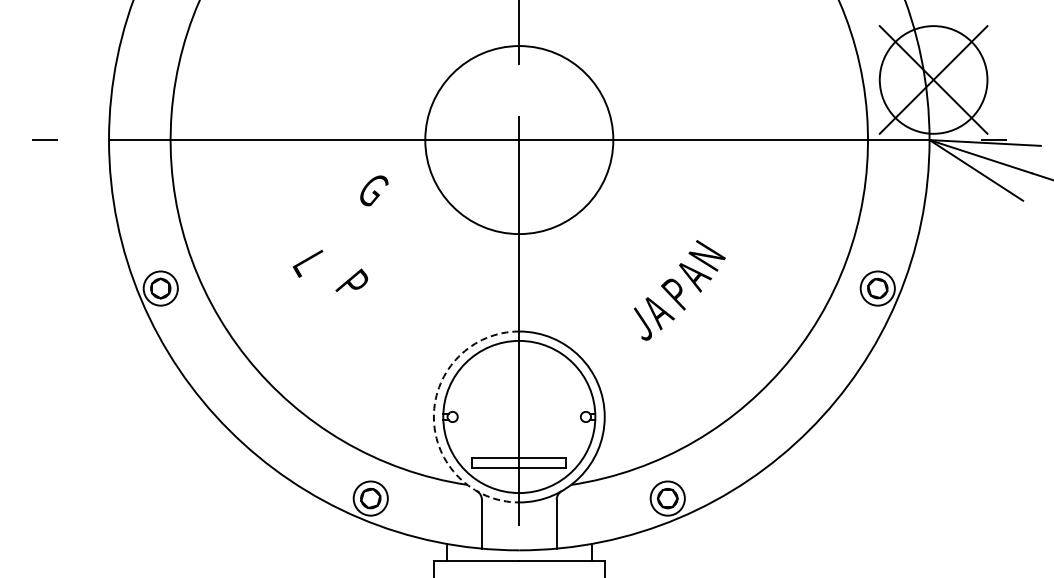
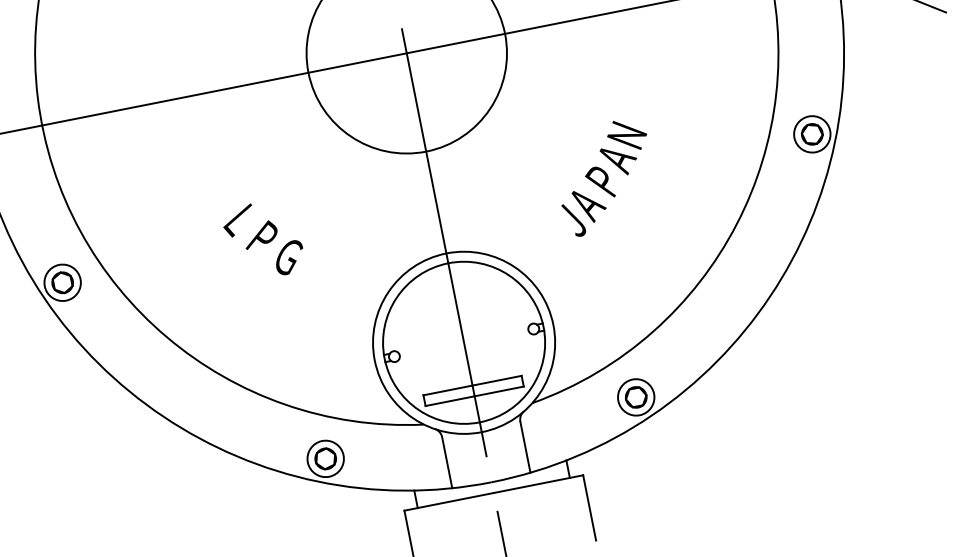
text: (374, 190) -> (289, 257), moved
text: (307, 263) -> (238, 220), moved
arc: (433, 416) -> (374, 360), dashed -> solid

